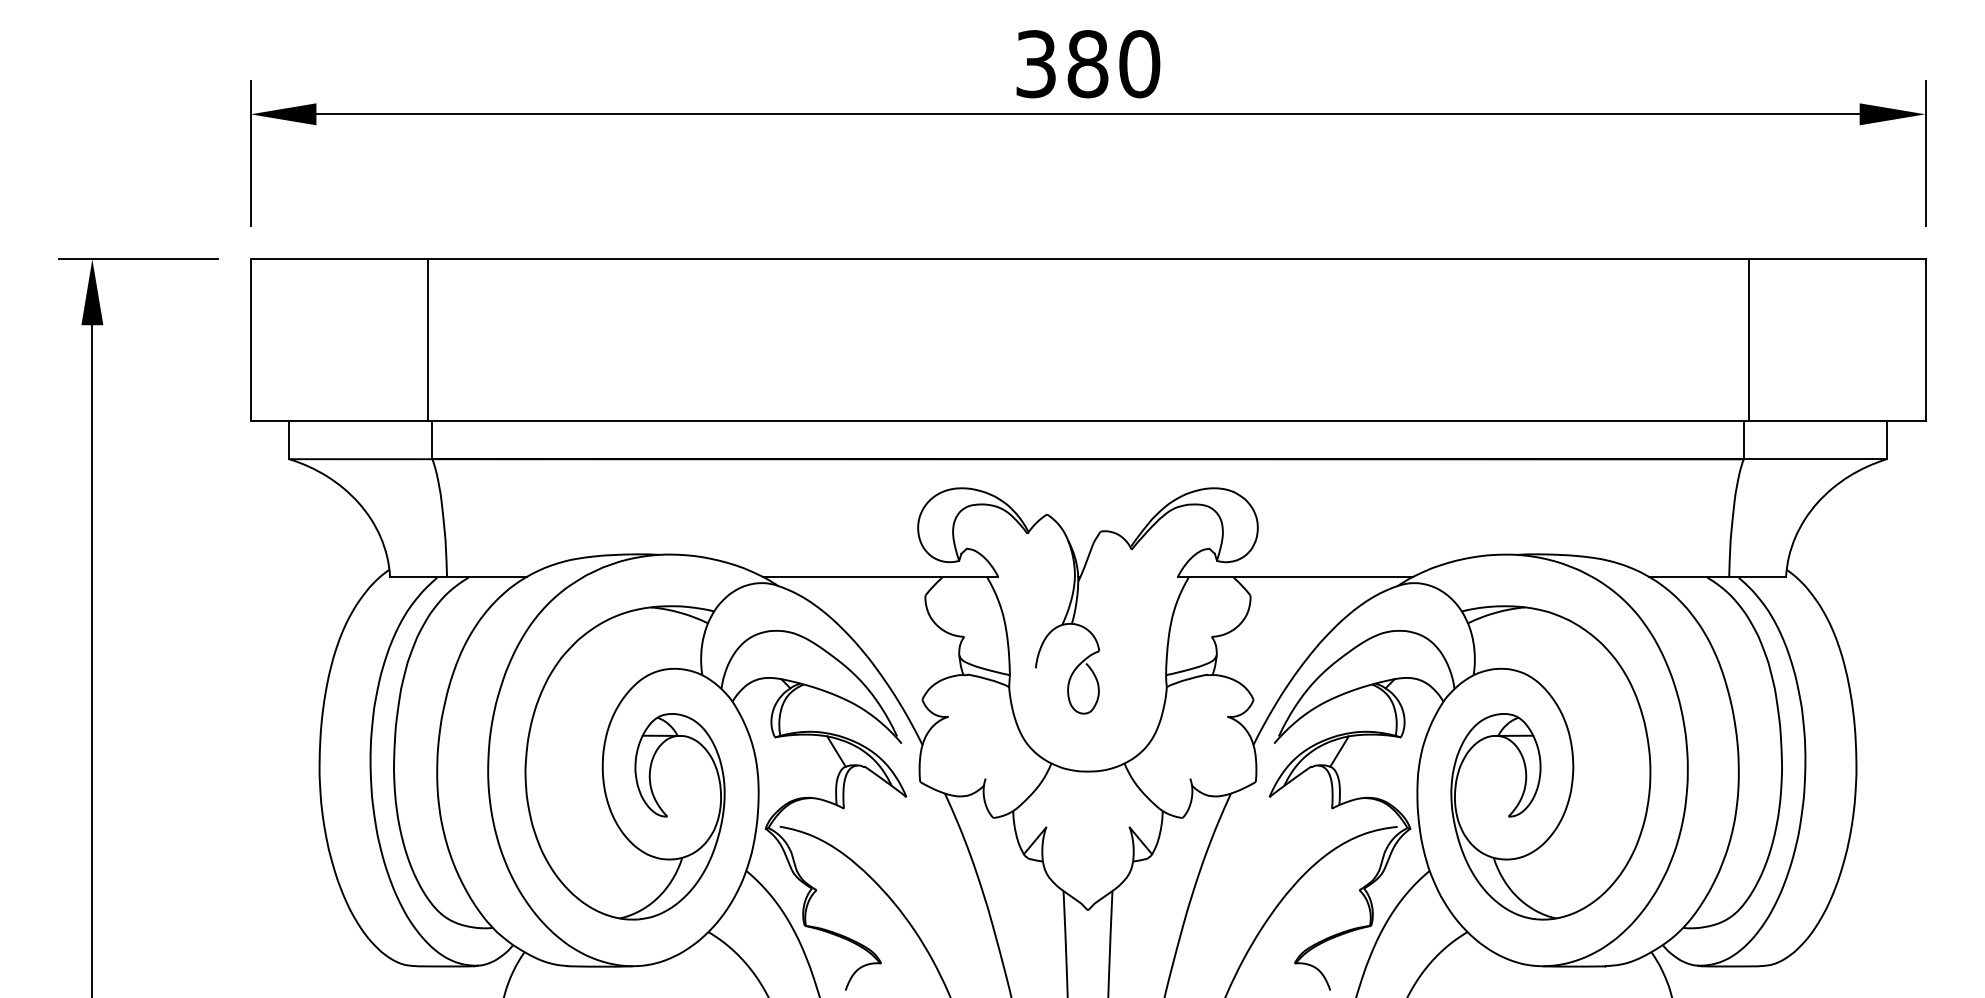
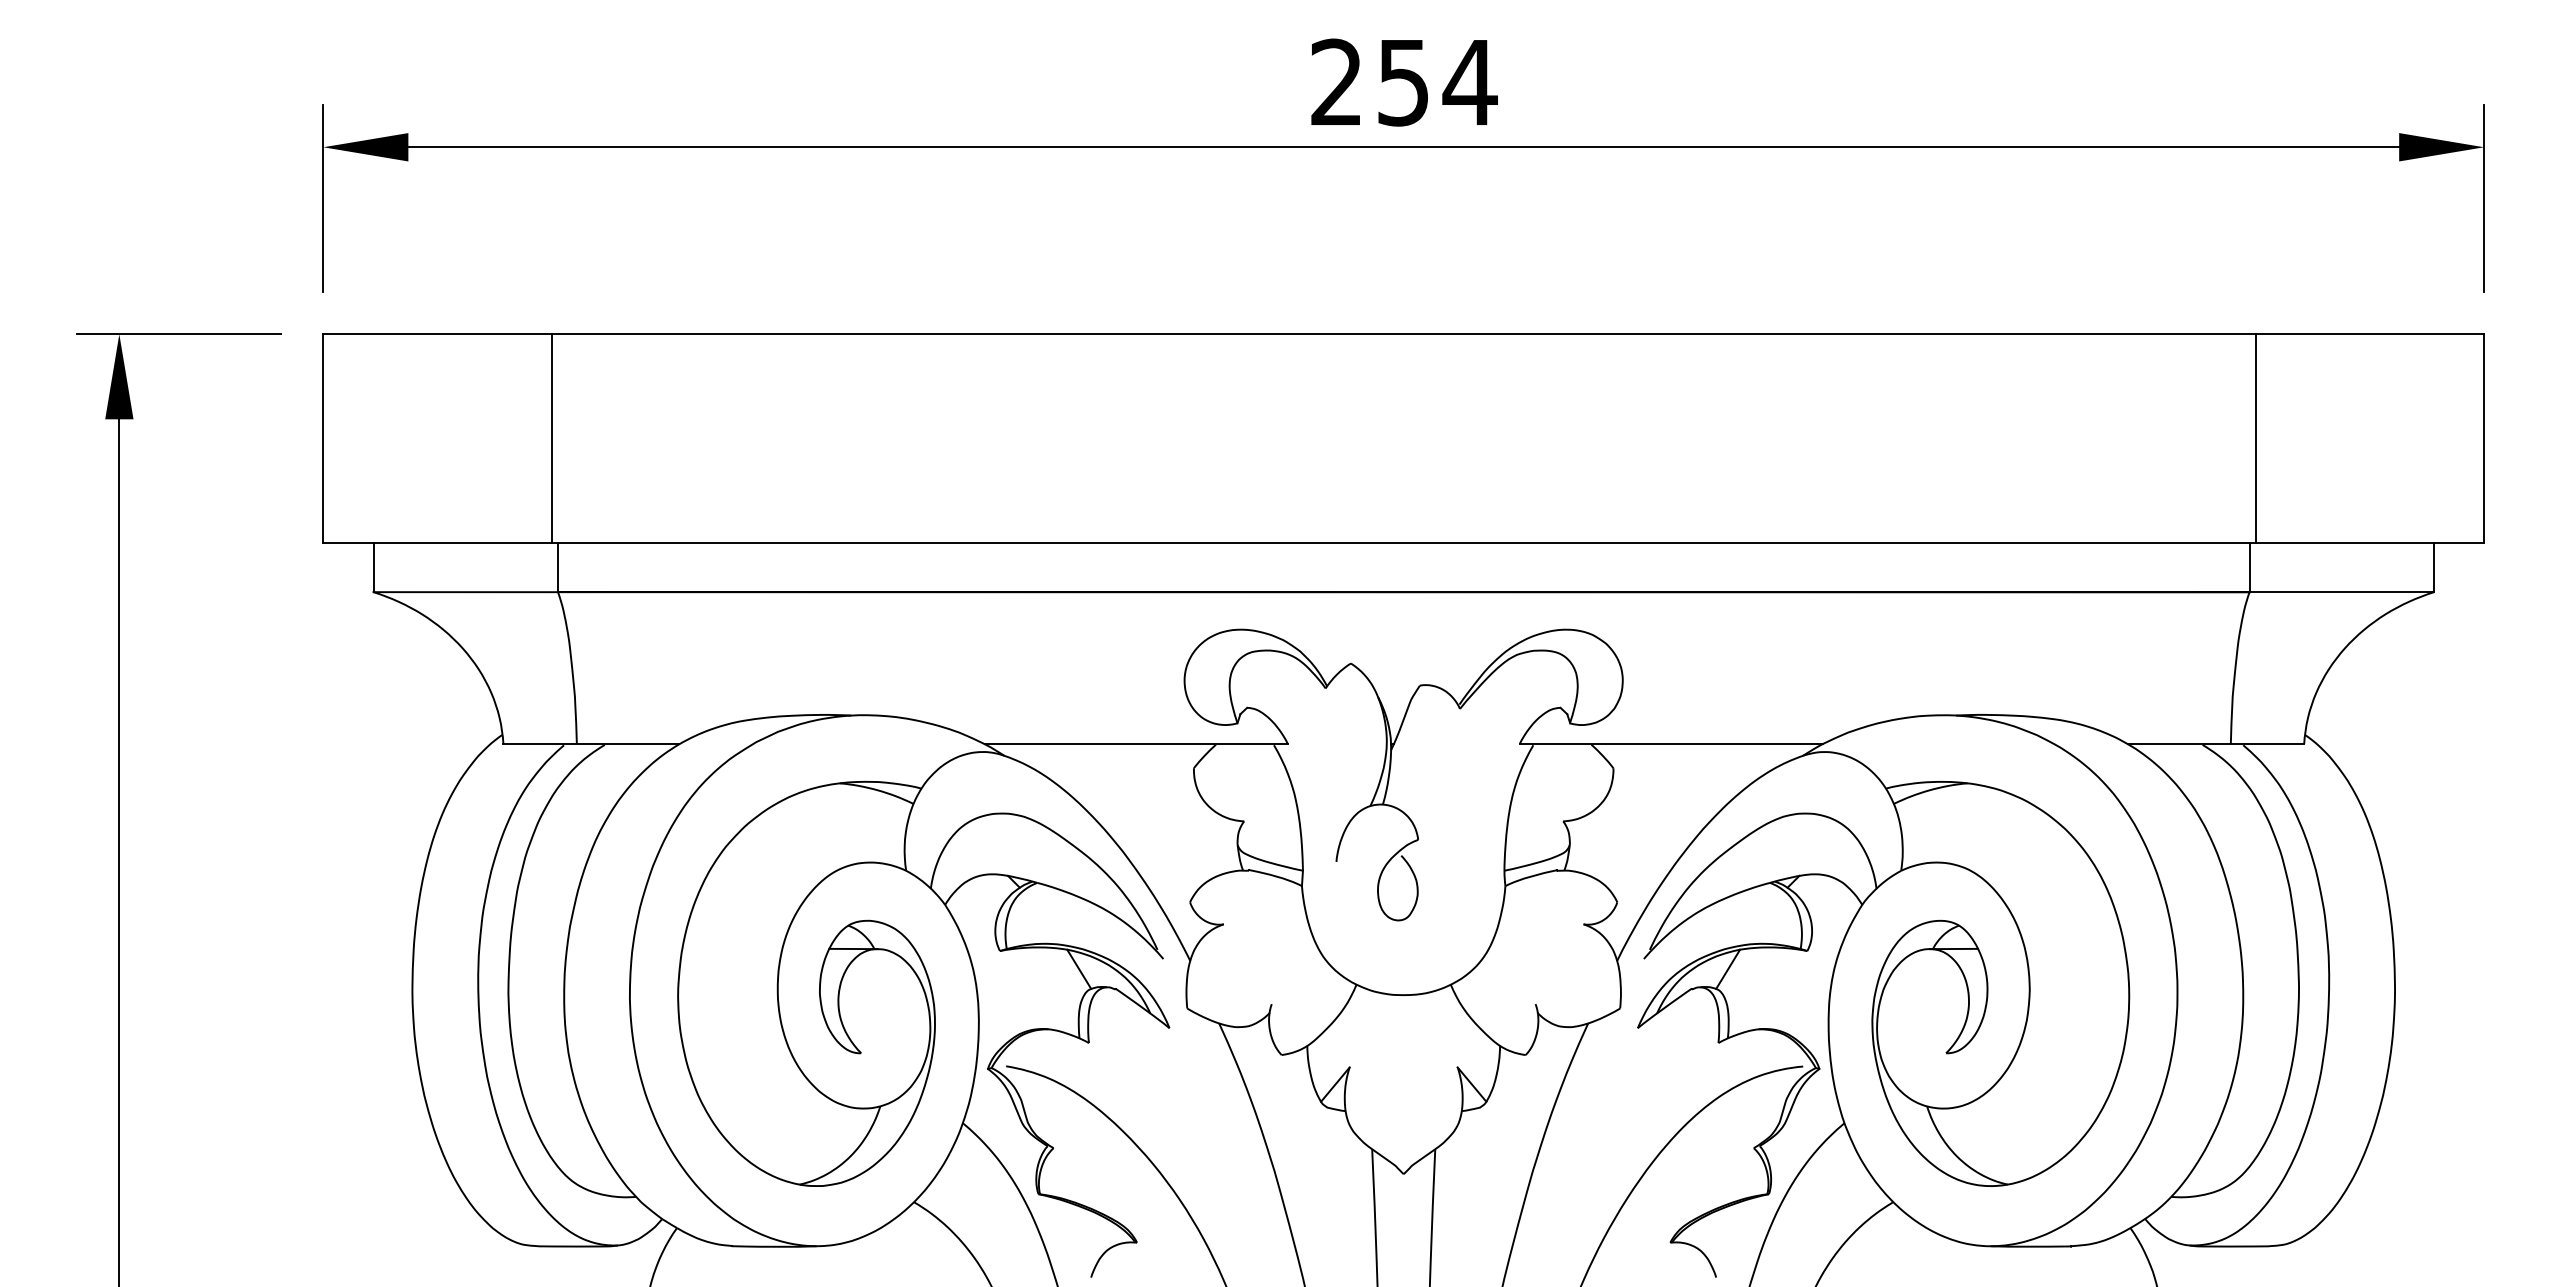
text: (1088, 64) -> (1404, 82), 380 -> 254

